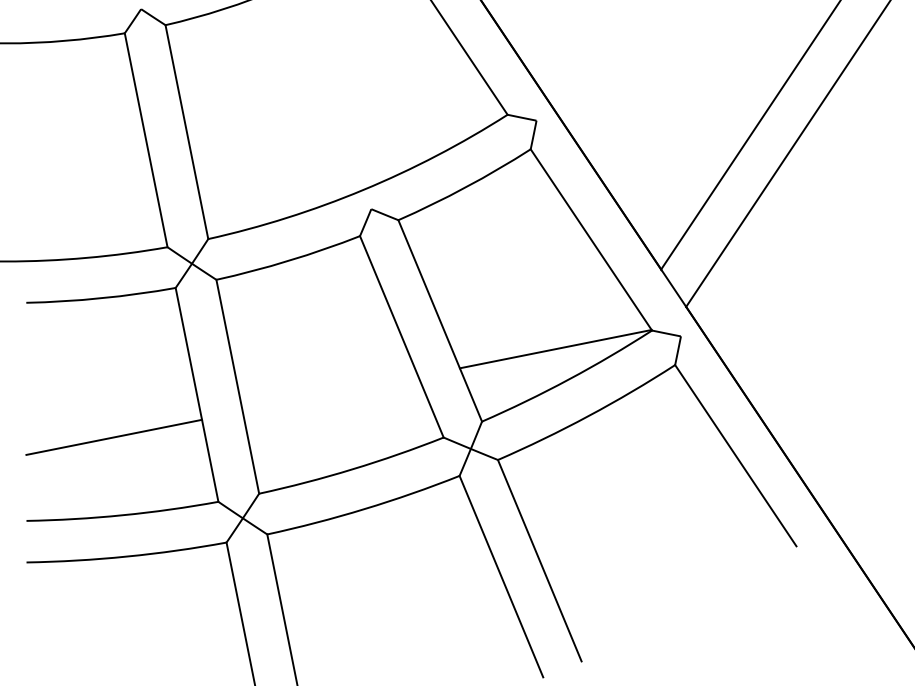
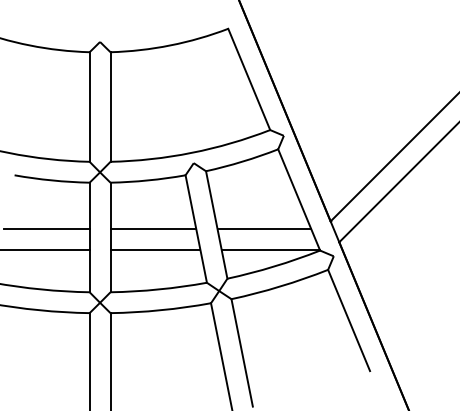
line: (535, 311) -> (264, 229), added
line: (318, 354) -> (153, 229), added
line: (330, 394) -> (155, 250), added
line: (109, 396) -> (46, 229), added

